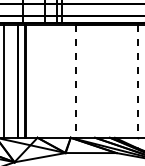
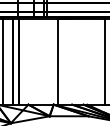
line: (75, 81) -> (57, 61), dashed -> solid
line: (138, 81) -> (105, 61), dashed -> solid

